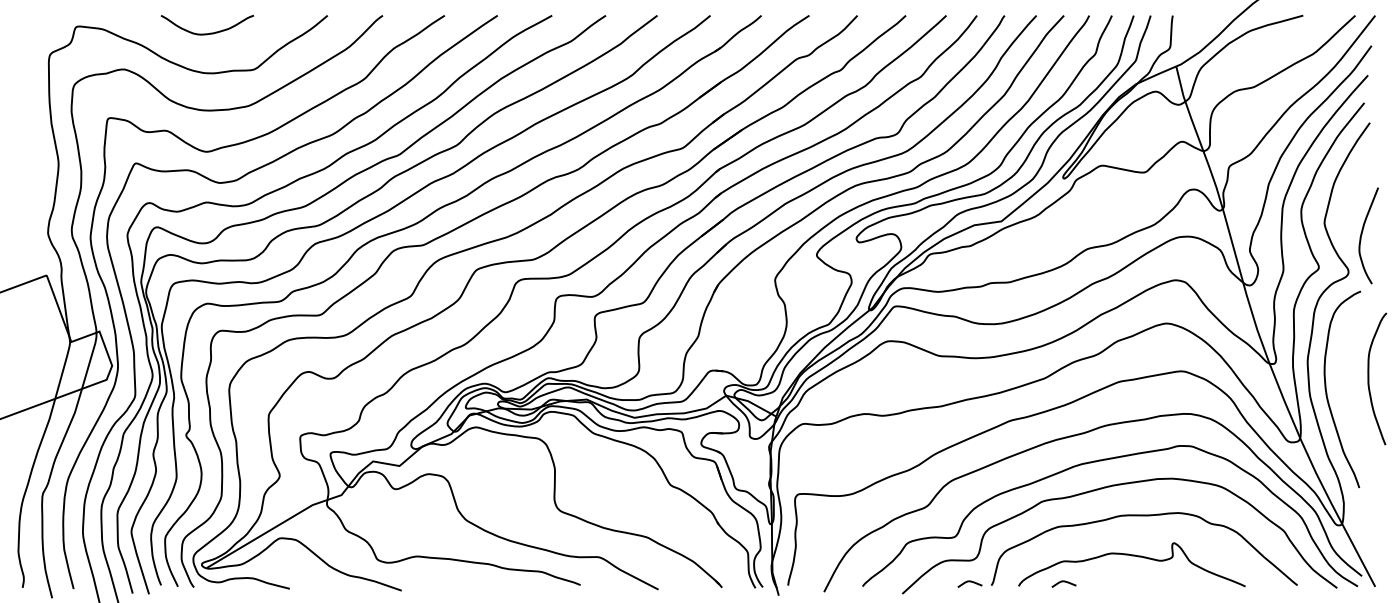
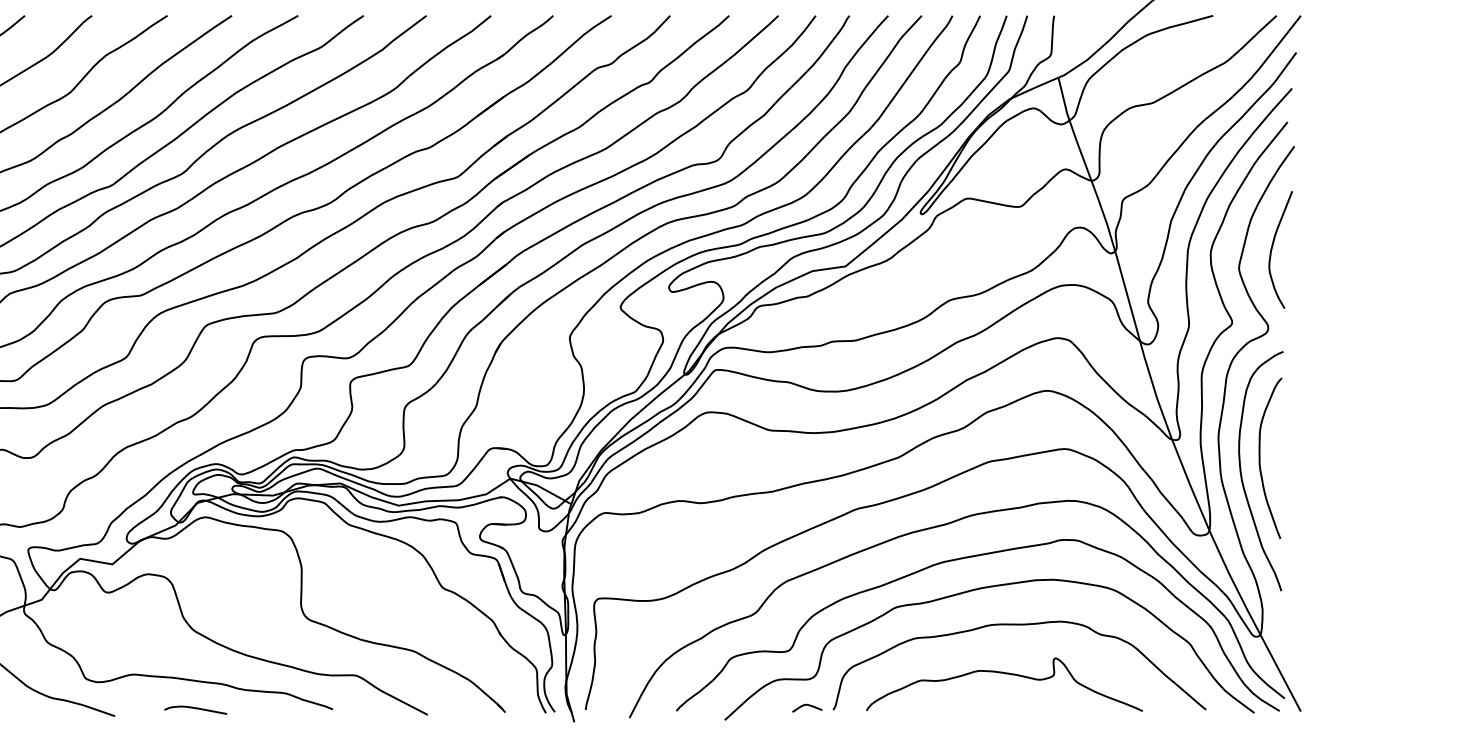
curve: (1362, 235) -> (1273, 249), moved
curve: (1369, 378) -> (1260, 457), moved
curve: (1063, 582) -> (921, 706), removed
curve: (467, 584) -> (195, 708), added

